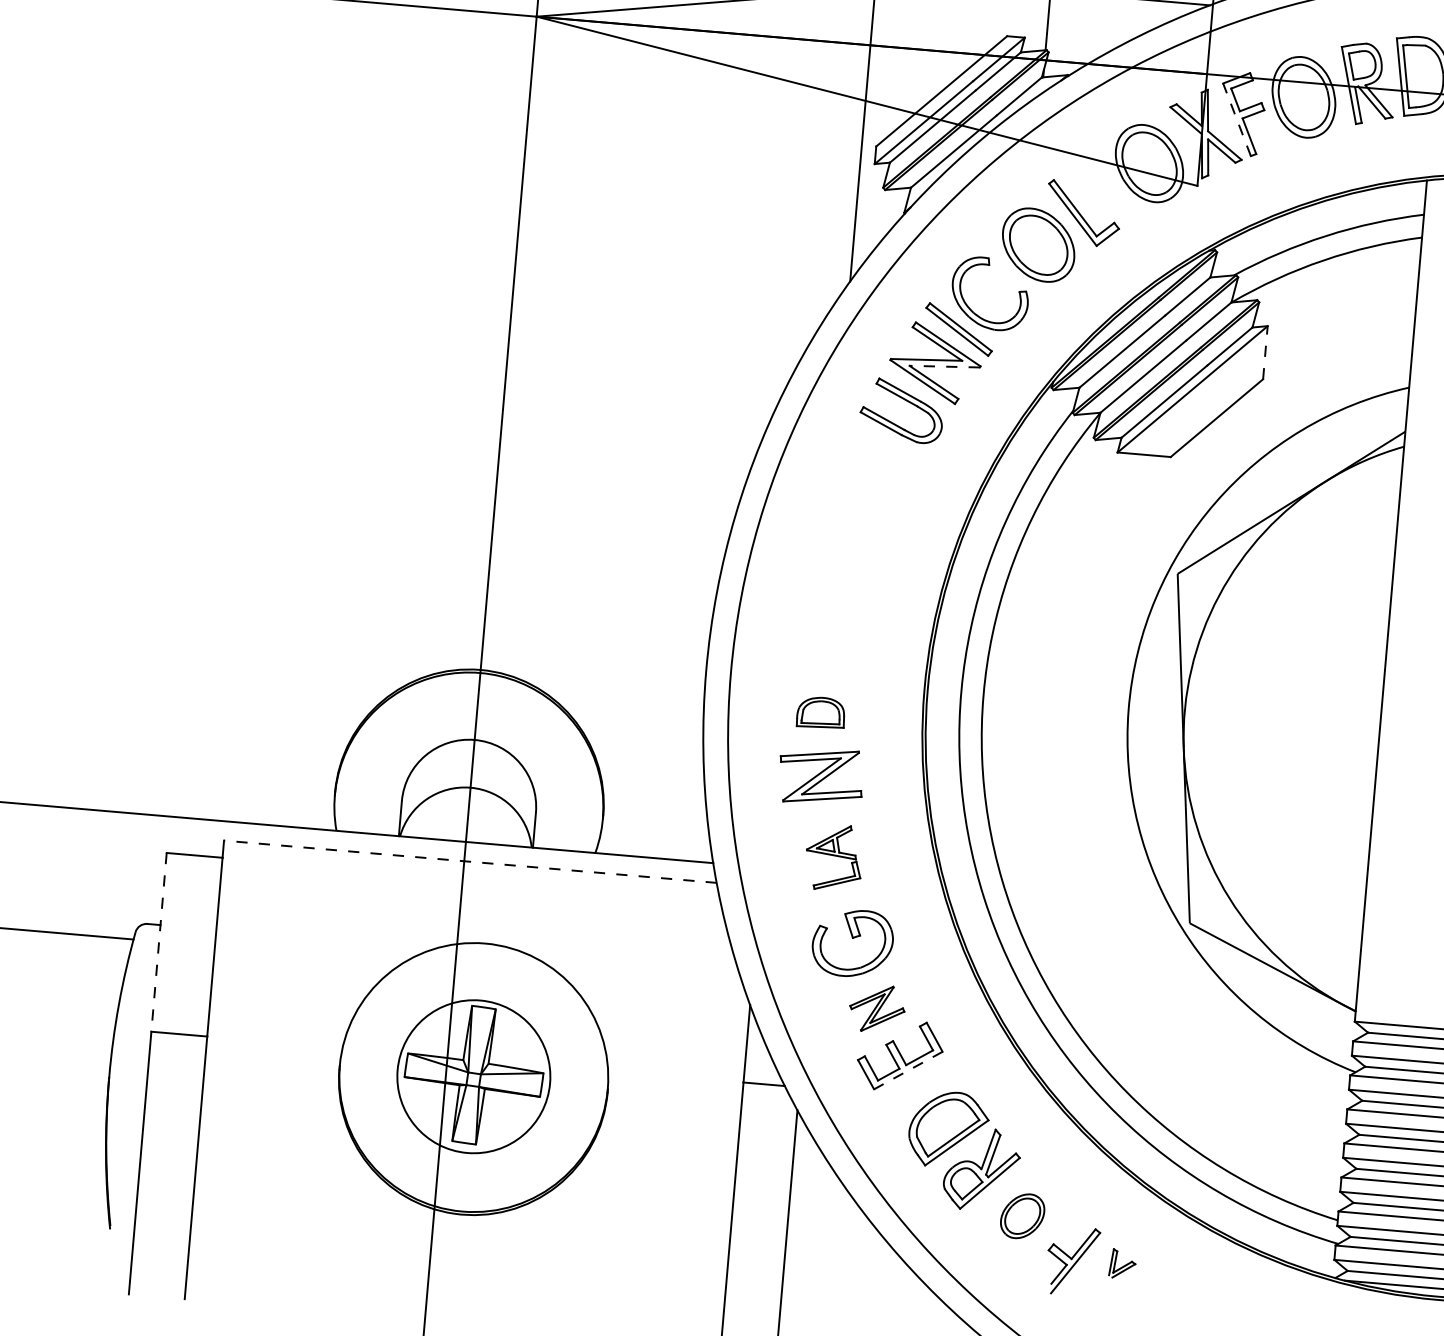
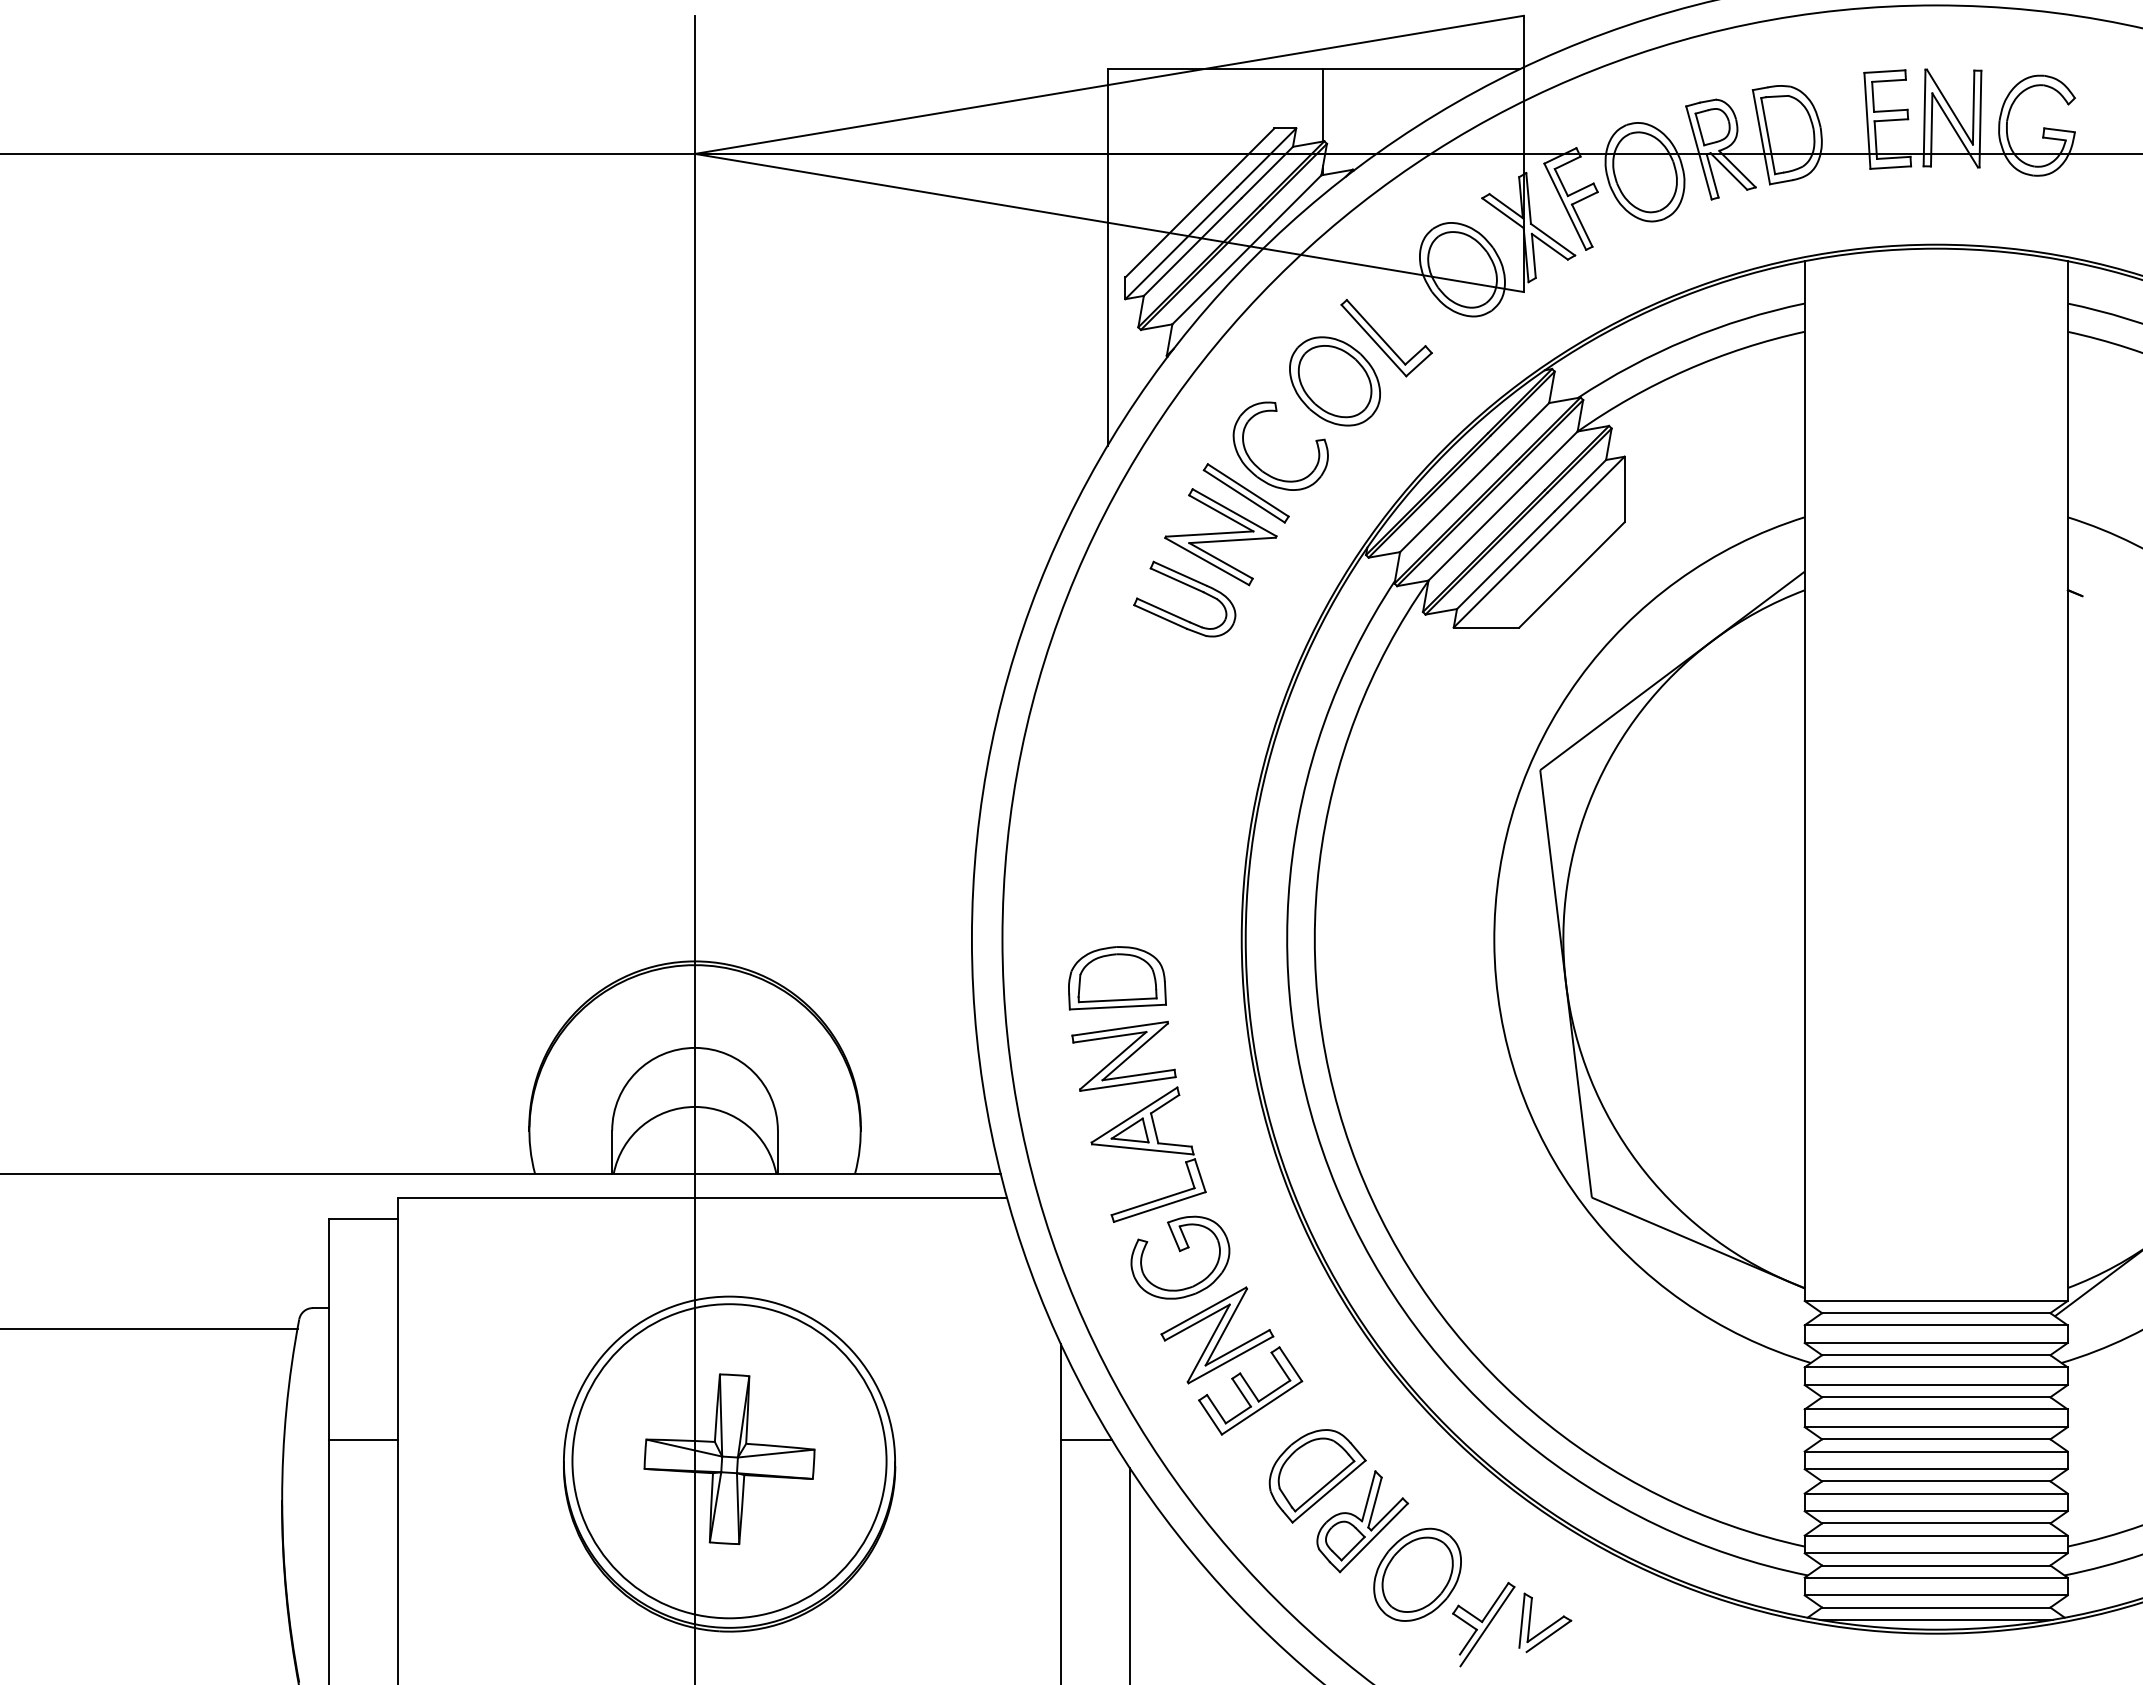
line: (1237, 119) -> (1565, 206), dashed -> solid
line: (1265, 352) -> (1624, 489), dashed -> solid
line: (944, 366) -> (1232, 540), dashed -> solid
part: (821, 713) -> (1117, 978), size x1.67
part: (834, 857) -> (1148, 1154), size x1.67
line: (470, 861) -> (702, 1197), dashed -> solid
line: (159, 942) -> (329, 1329), dashed -> solid
part: (877, 1008) -> (1217, 1335), size x1.67
line: (907, 1070) -> (1261, 1408), dashed -> solid
circle: (473, 1076) -> (729, 1461), size x1.67
part: (1022, 1216) -> (1417, 1574), size x1.67
part: (1122, 1263) -> (1545, 1622), size x1.67

